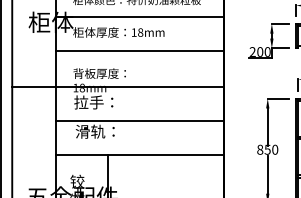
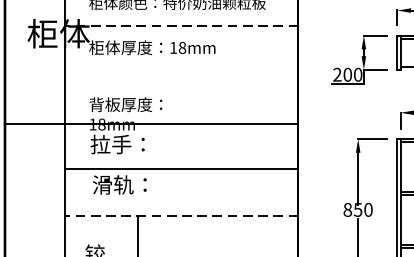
line: (139, 16) -> (180, 25), solid -> dashed
line: (139, 50) -> (180, 72), removed
line: (139, 154) -> (180, 216), solid -> dashed

